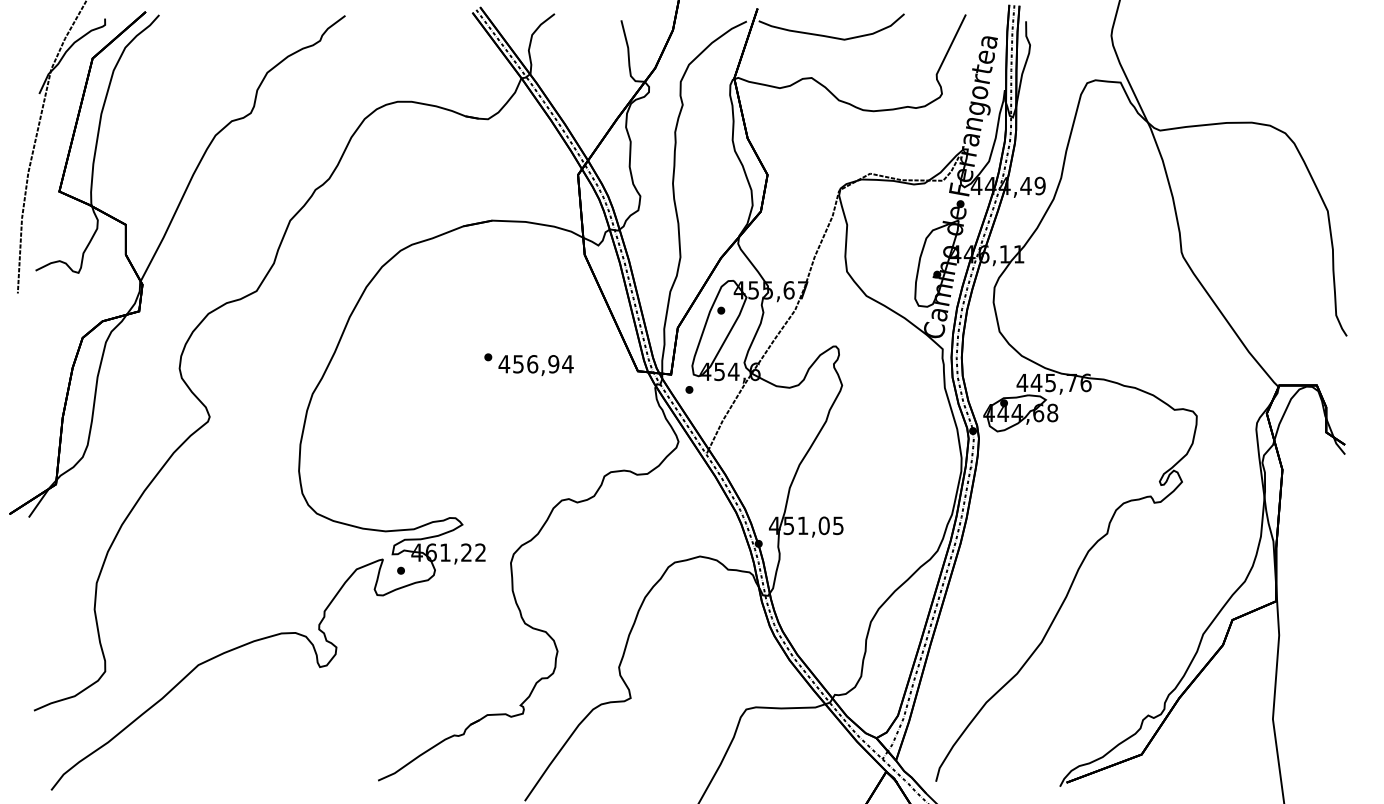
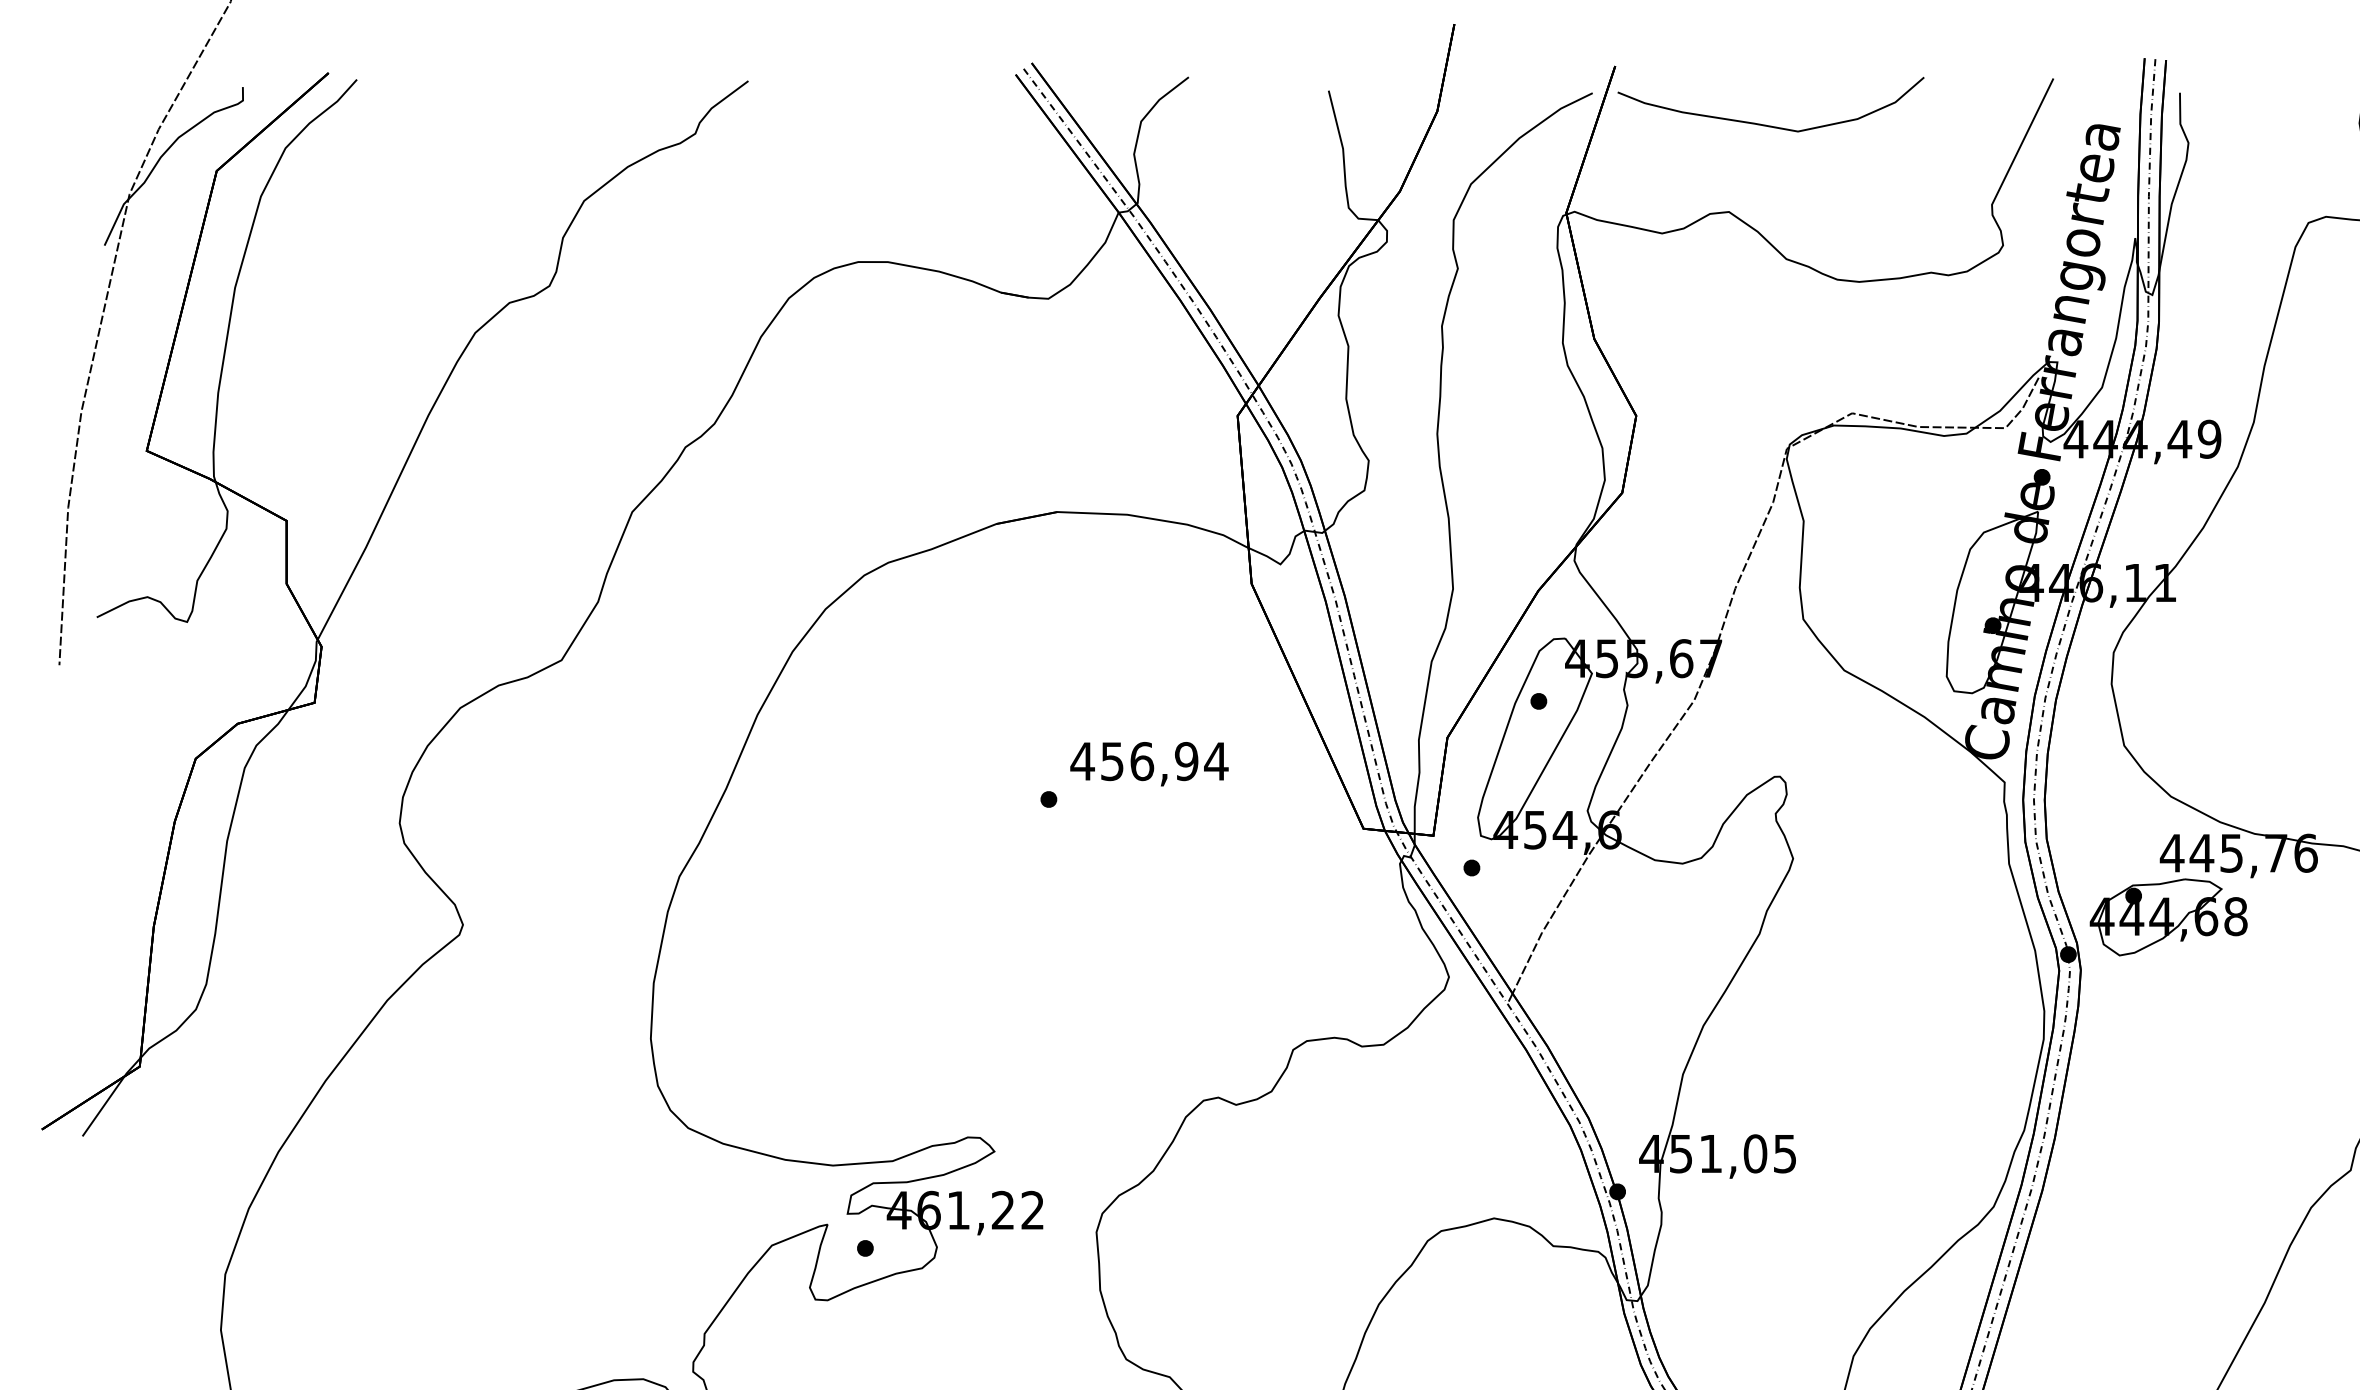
text: (535, 365) -> (1148, 764), moved

